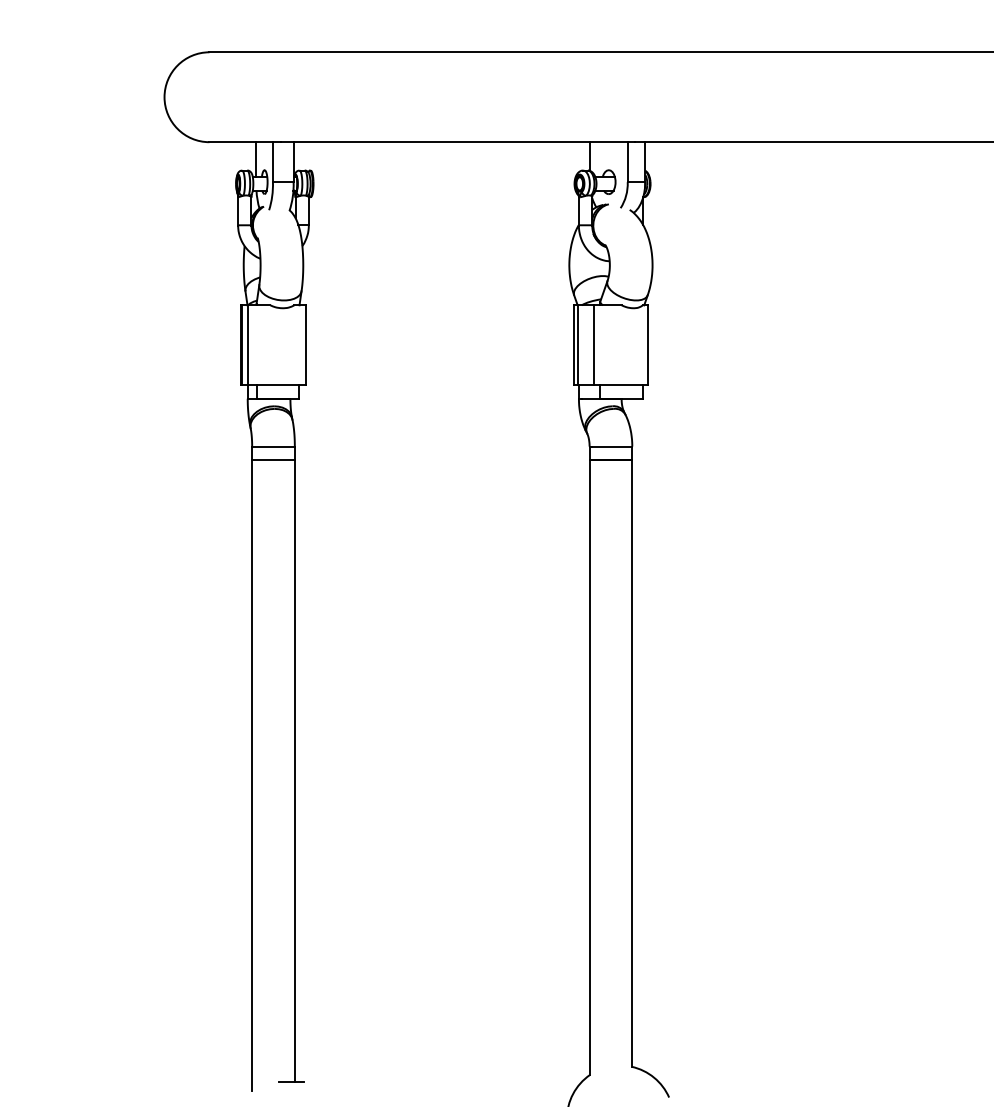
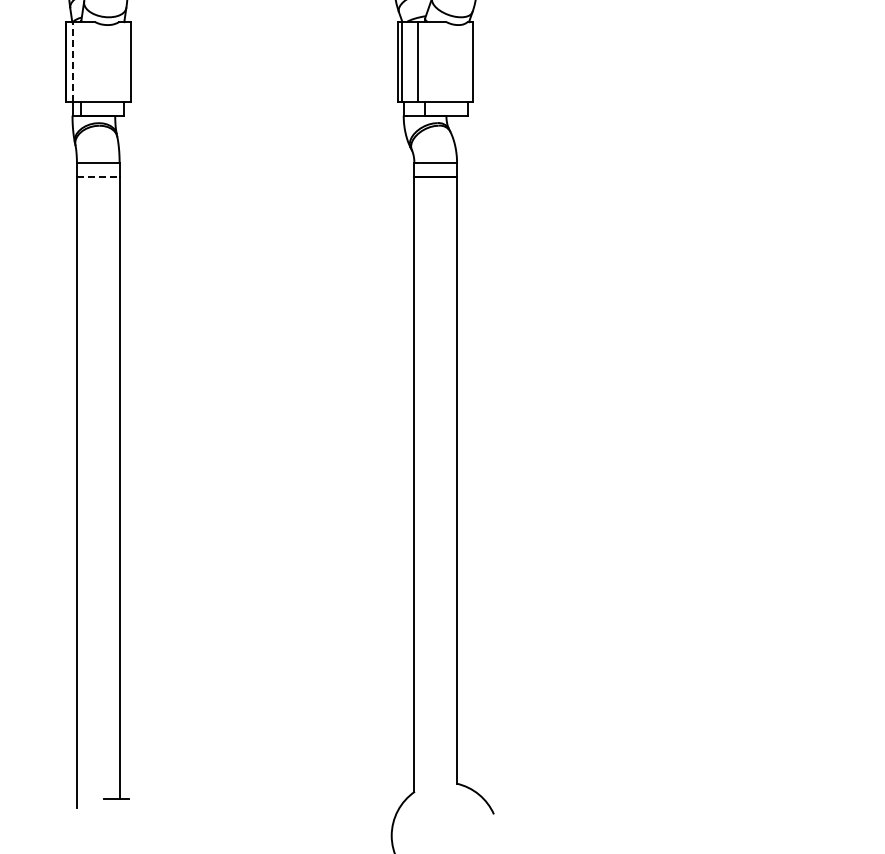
line: (248, 344) -> (73, 61), solid -> dashed
line: (274, 460) -> (99, 177), solid -> dashed

